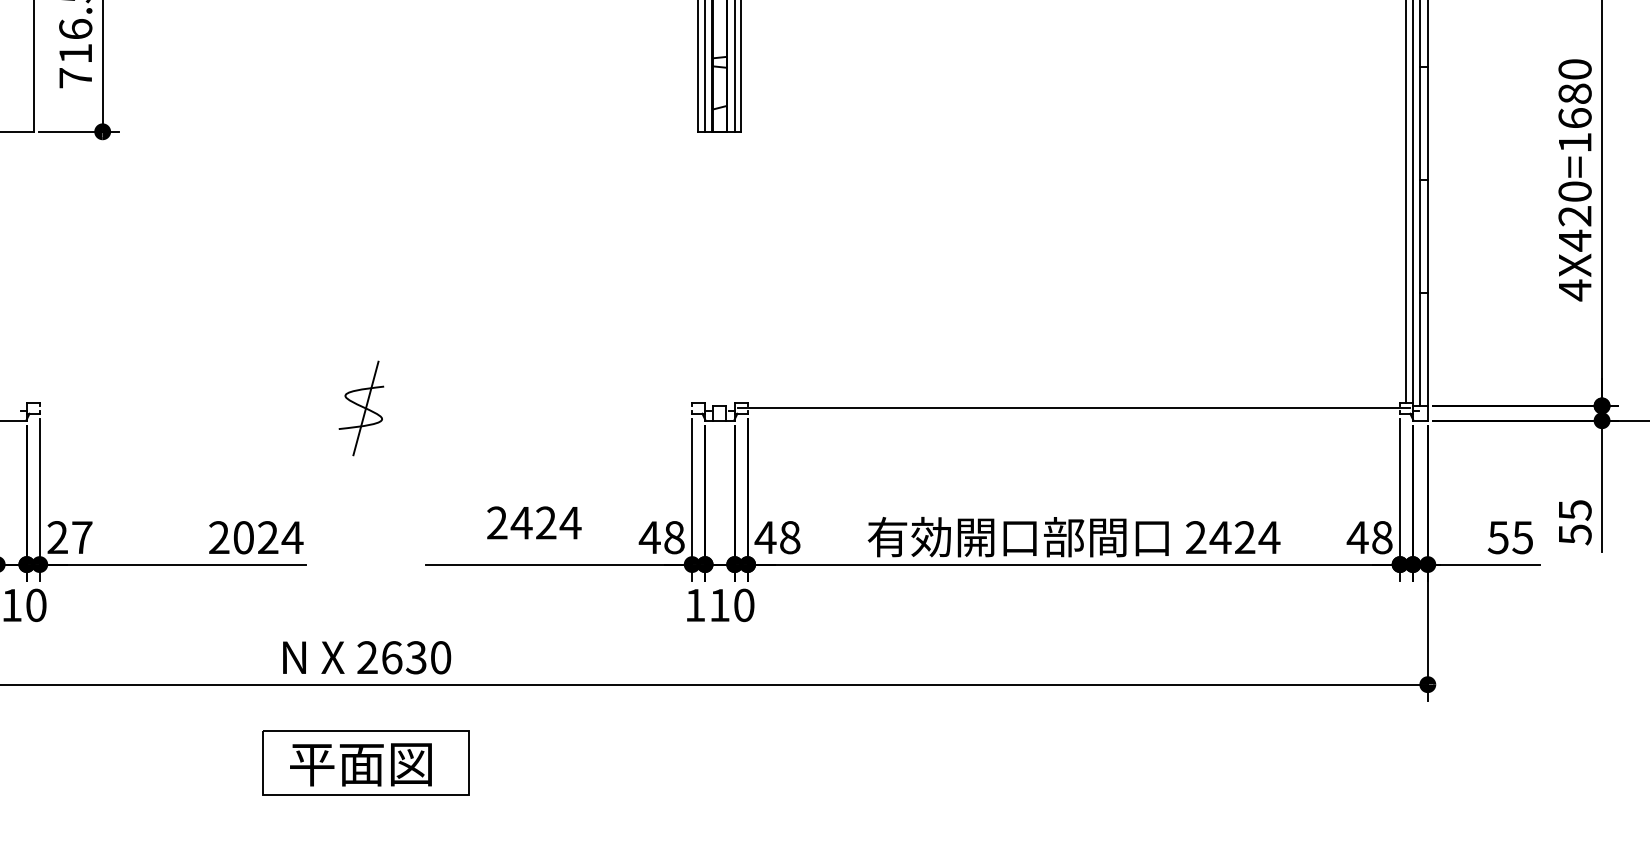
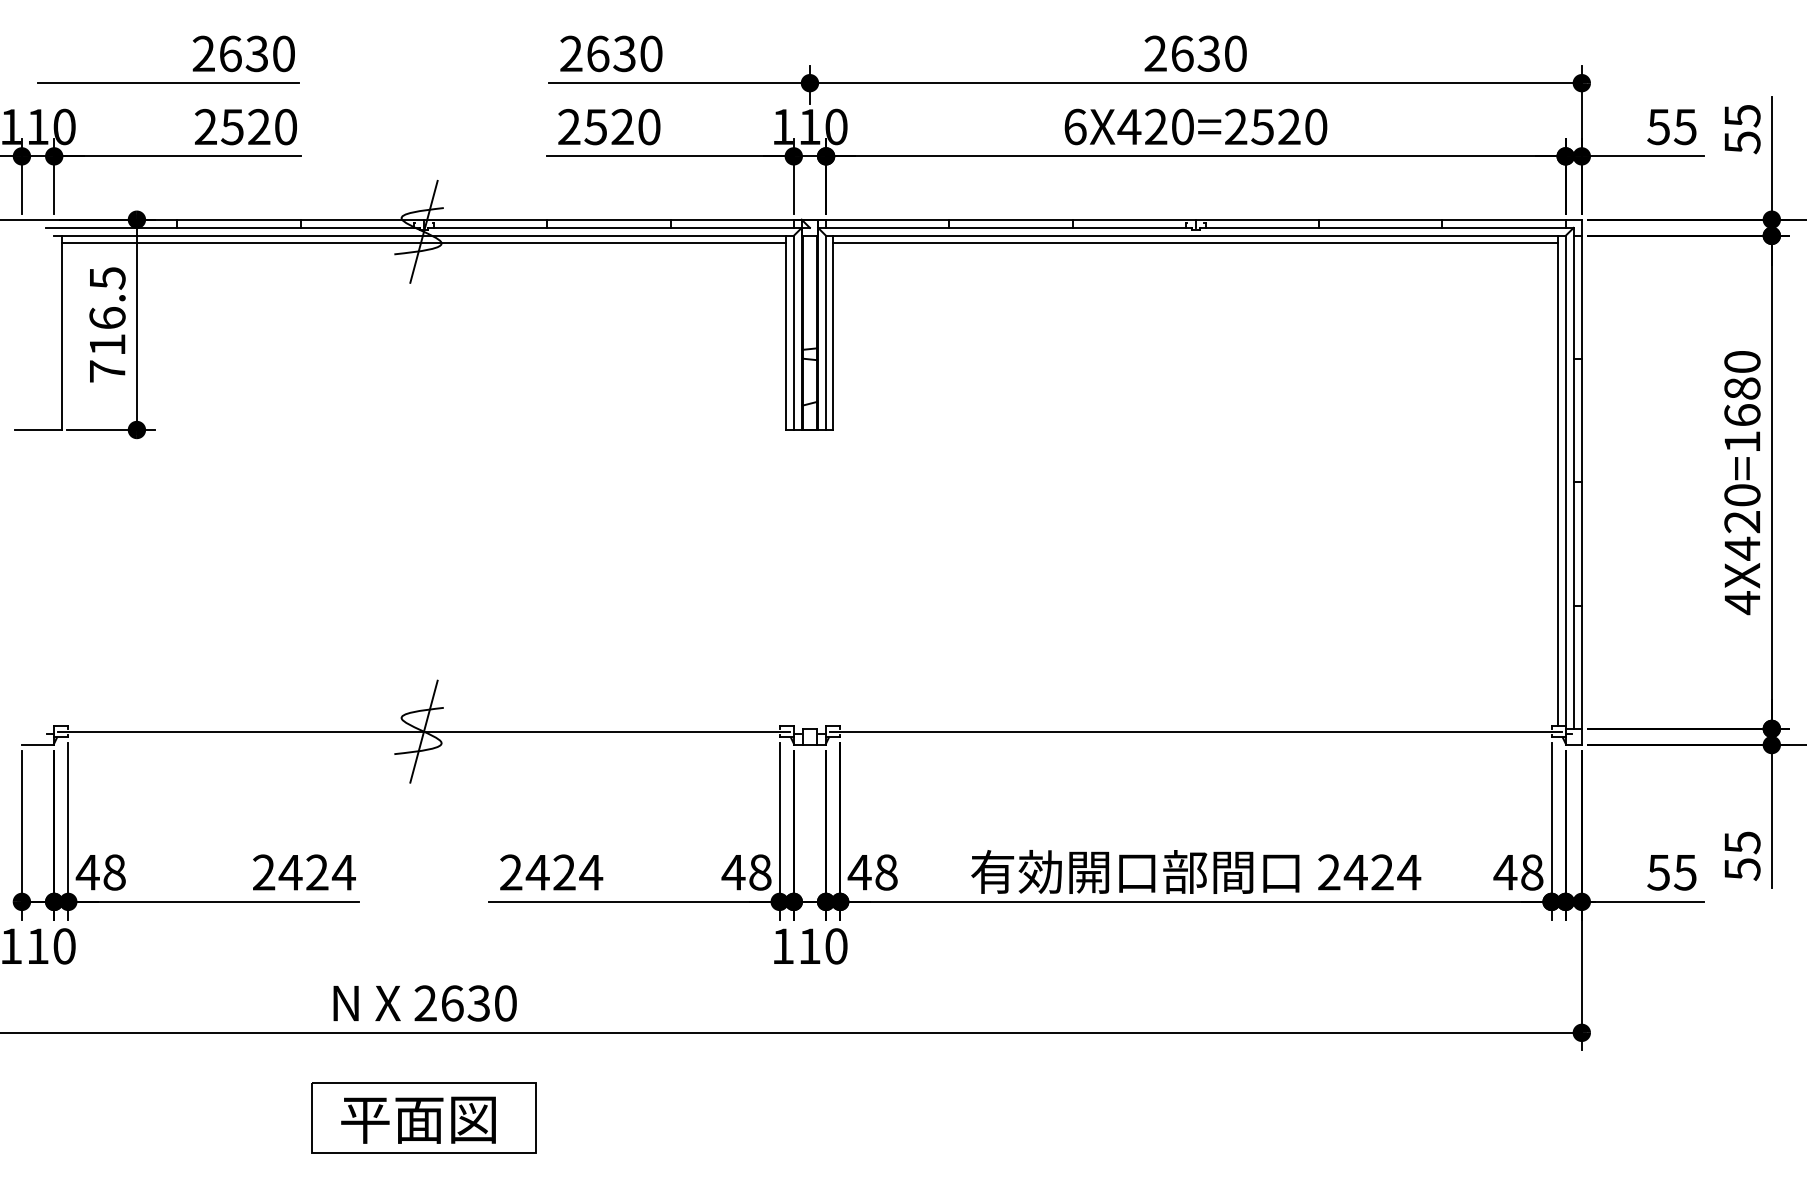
line: (365, 408) -> (423, 731), added
text: (534, 522) -> (551, 872), moved
text: (69, 537) -> (100, 872), 27 -> 48
text: (243, 537) -> (290, 872), 2024 -> 2424

